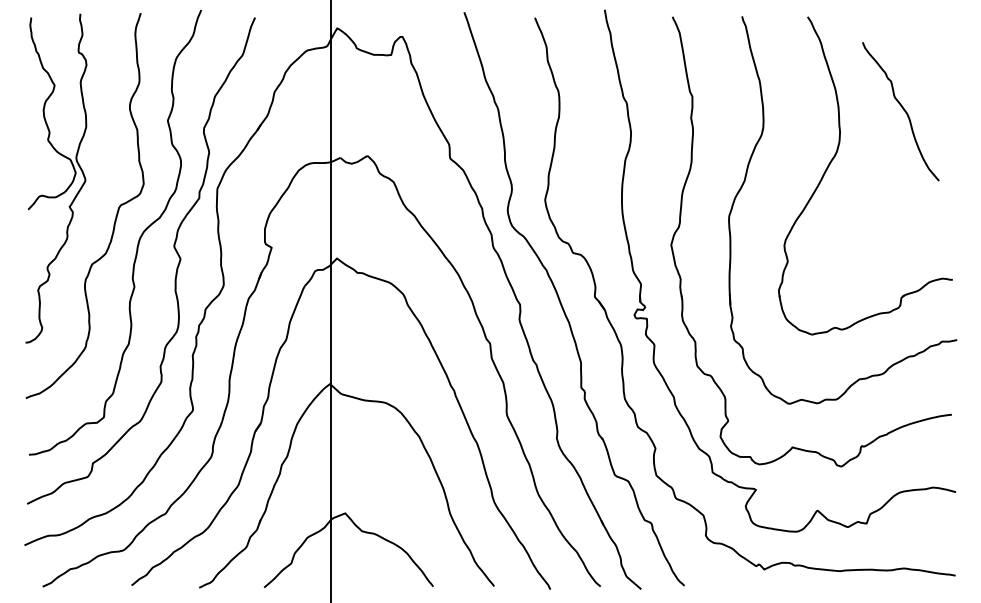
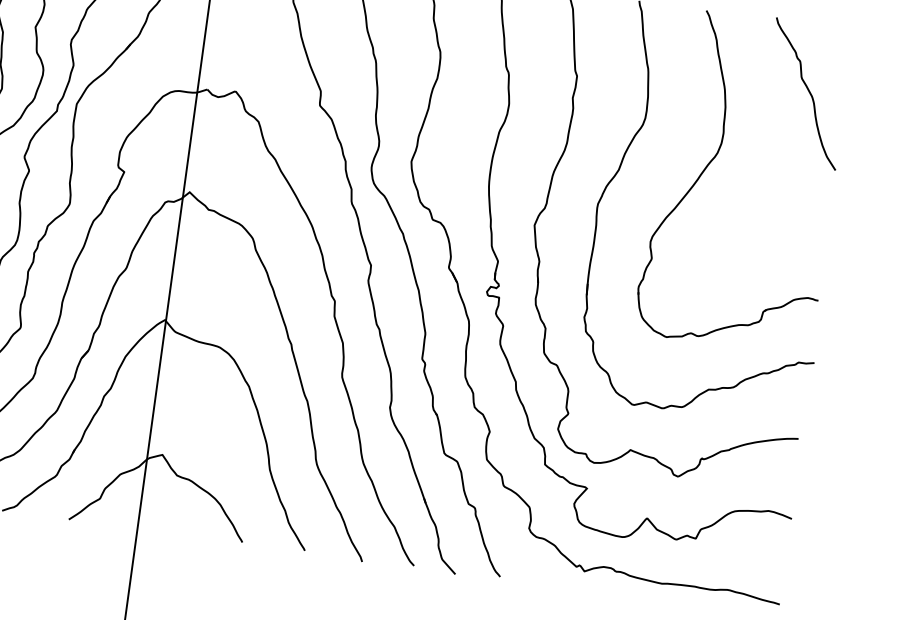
curve: (902, 109) -> (808, 91), moved

